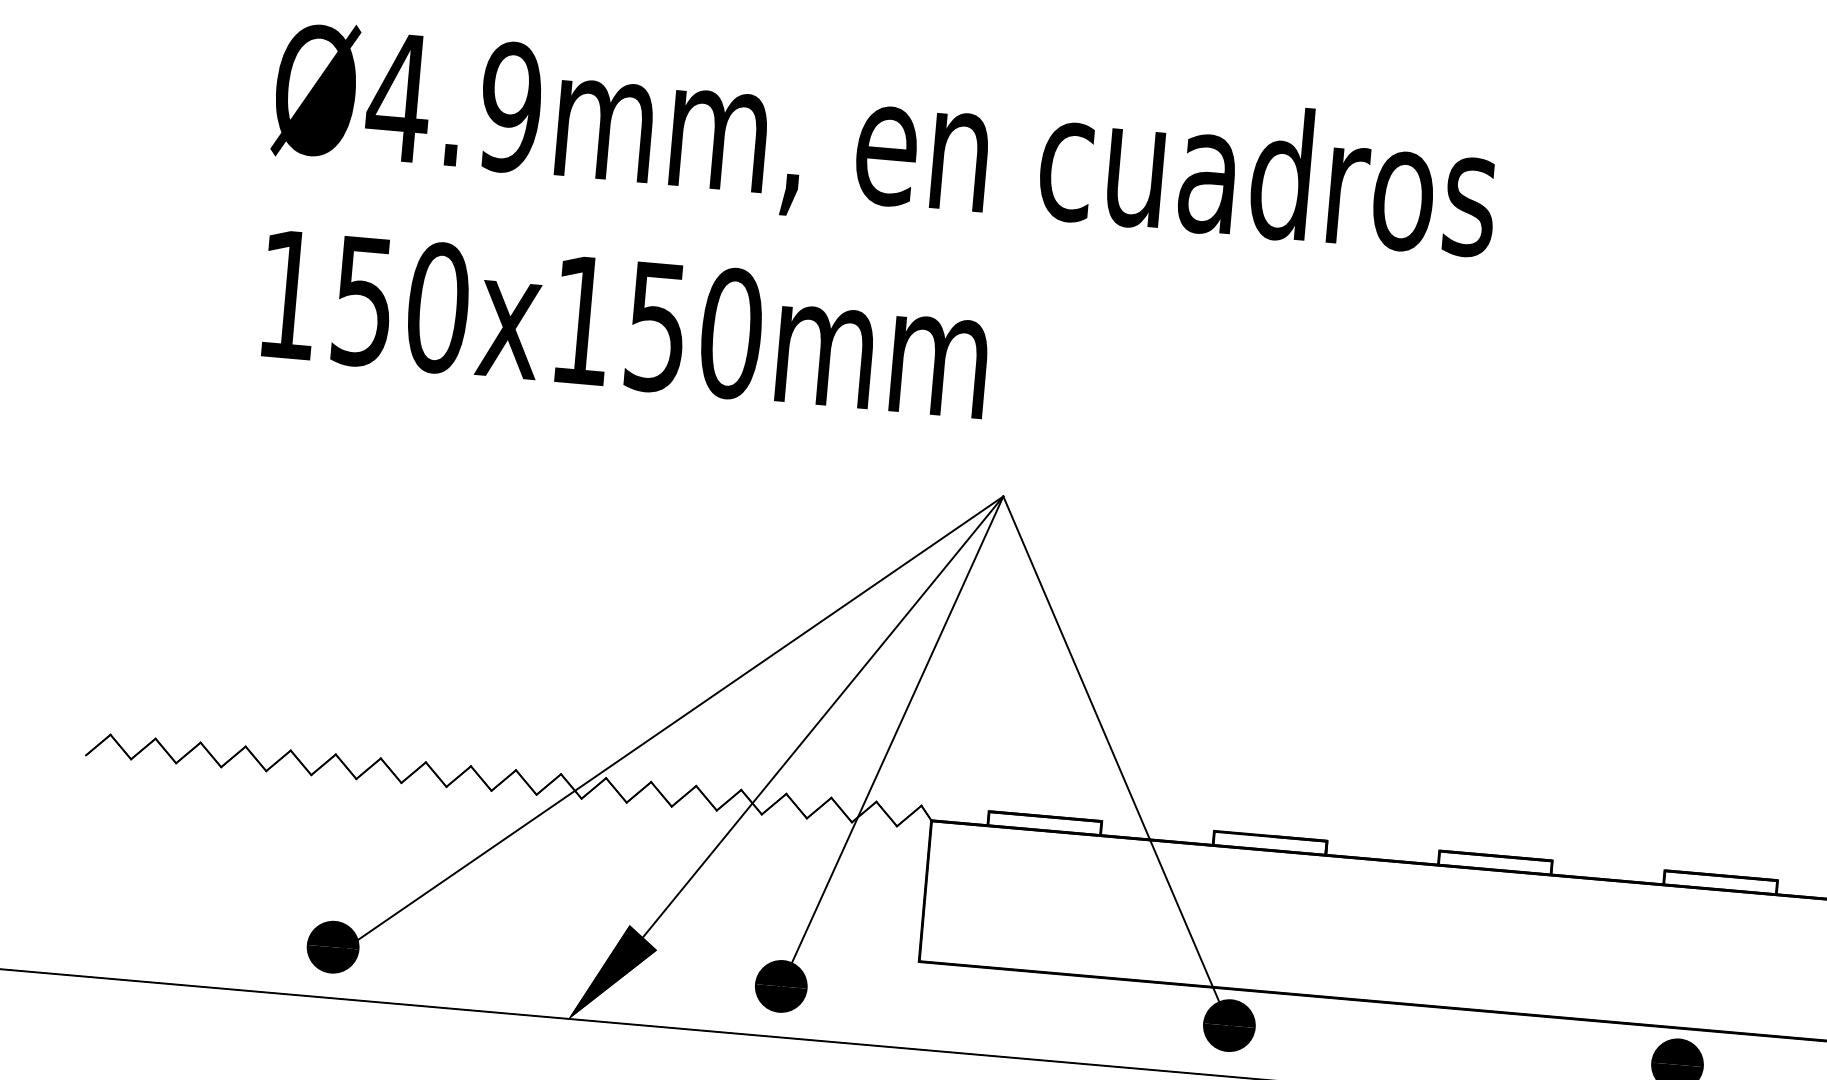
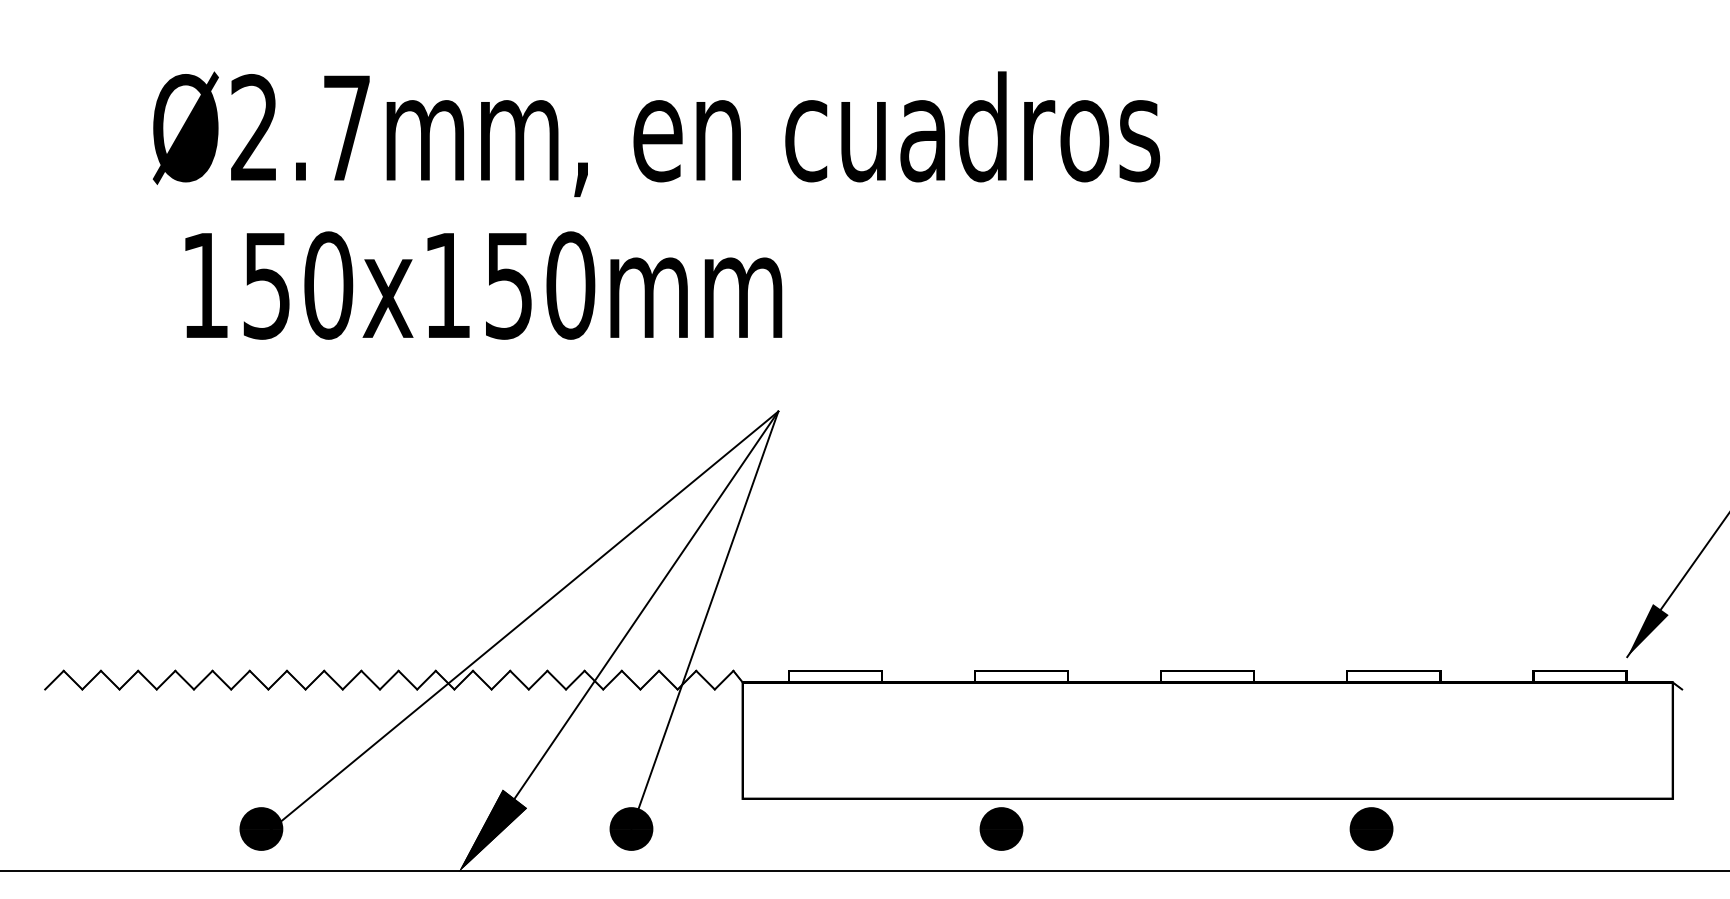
text: (453, 102) -> (299, 128), Ø4.9mm, -> Ø2.7mm,
text: (625, 324) -> (483, 285), moved
line: (1115, 761) -> (889, 620), removed

